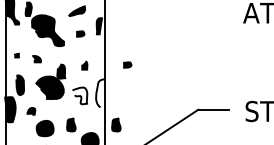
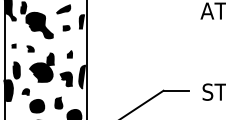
part: (127, 64) -> (105, 53), removed
fill: (100, 93) -> (82, 77), added
fill: (79, 95) -> (65, 78), added
part: (116, 124) -> (96, 102), removed

